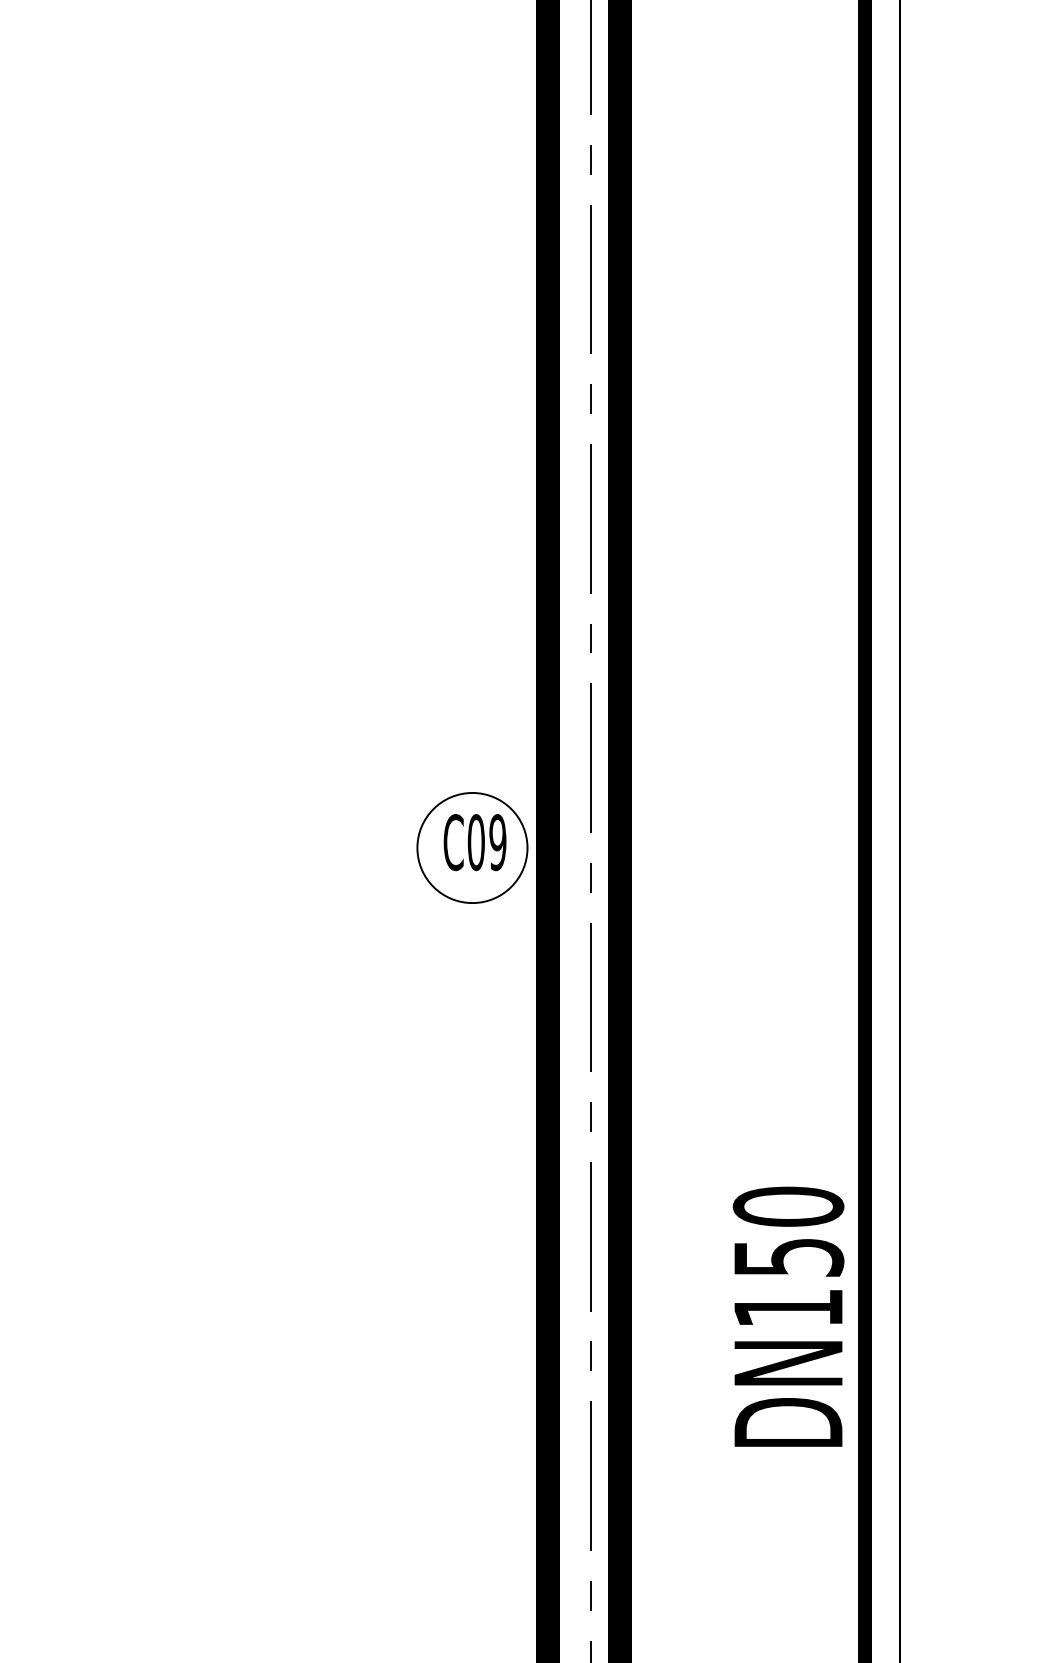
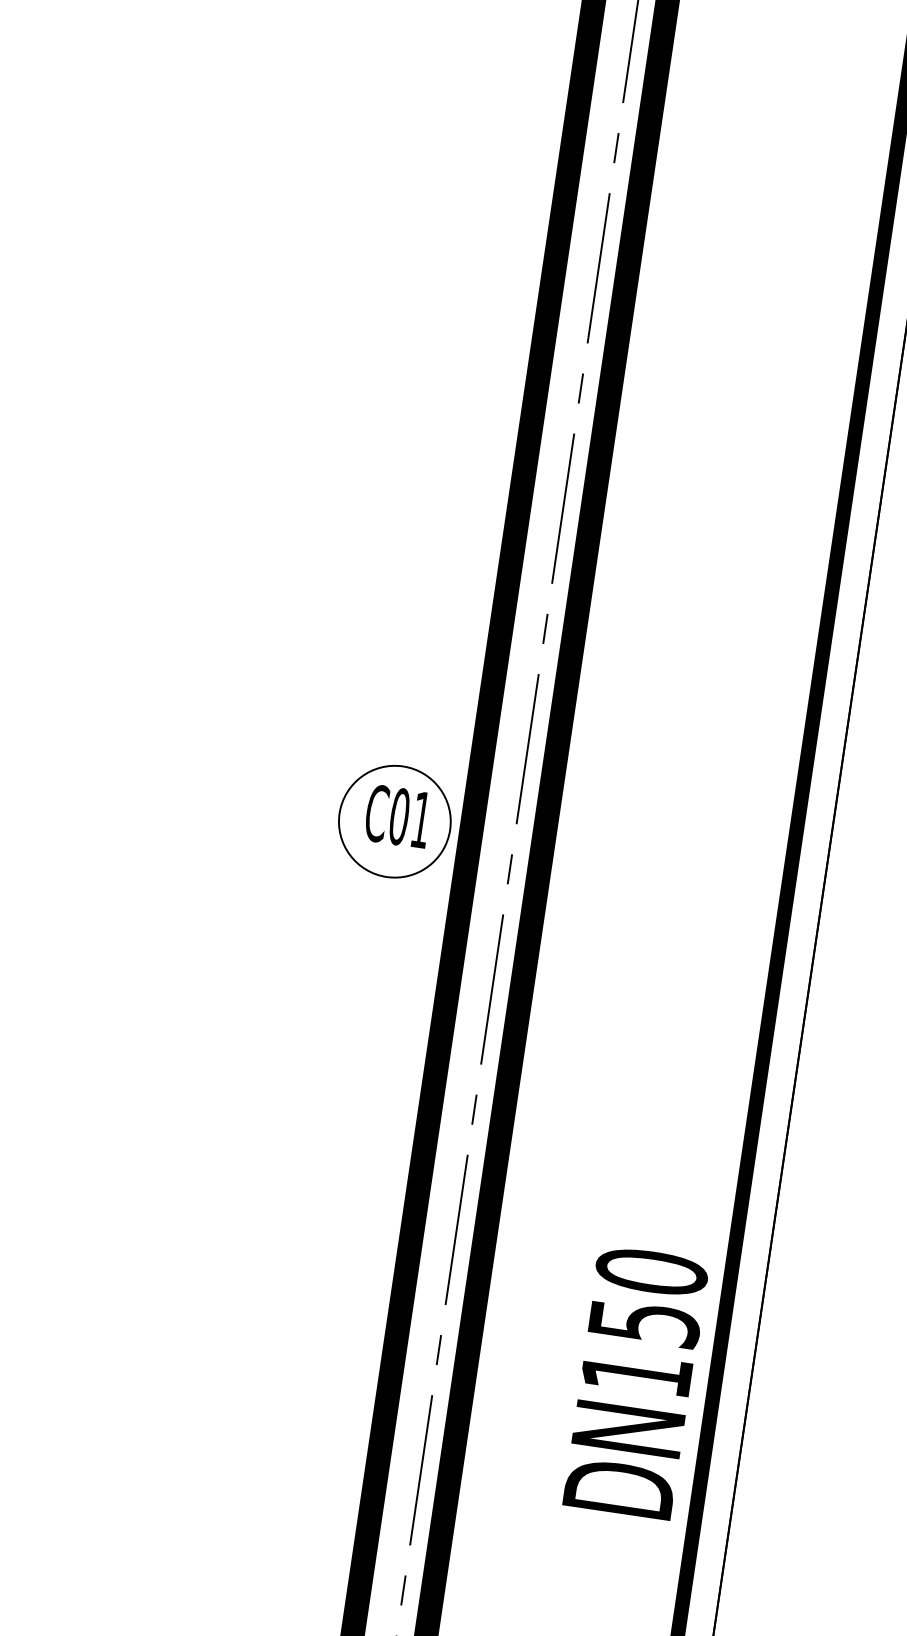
text: (497, 842) -> (420, 819), C09 -> C01
text: (788, 1316) -> (635, 1382), moved

